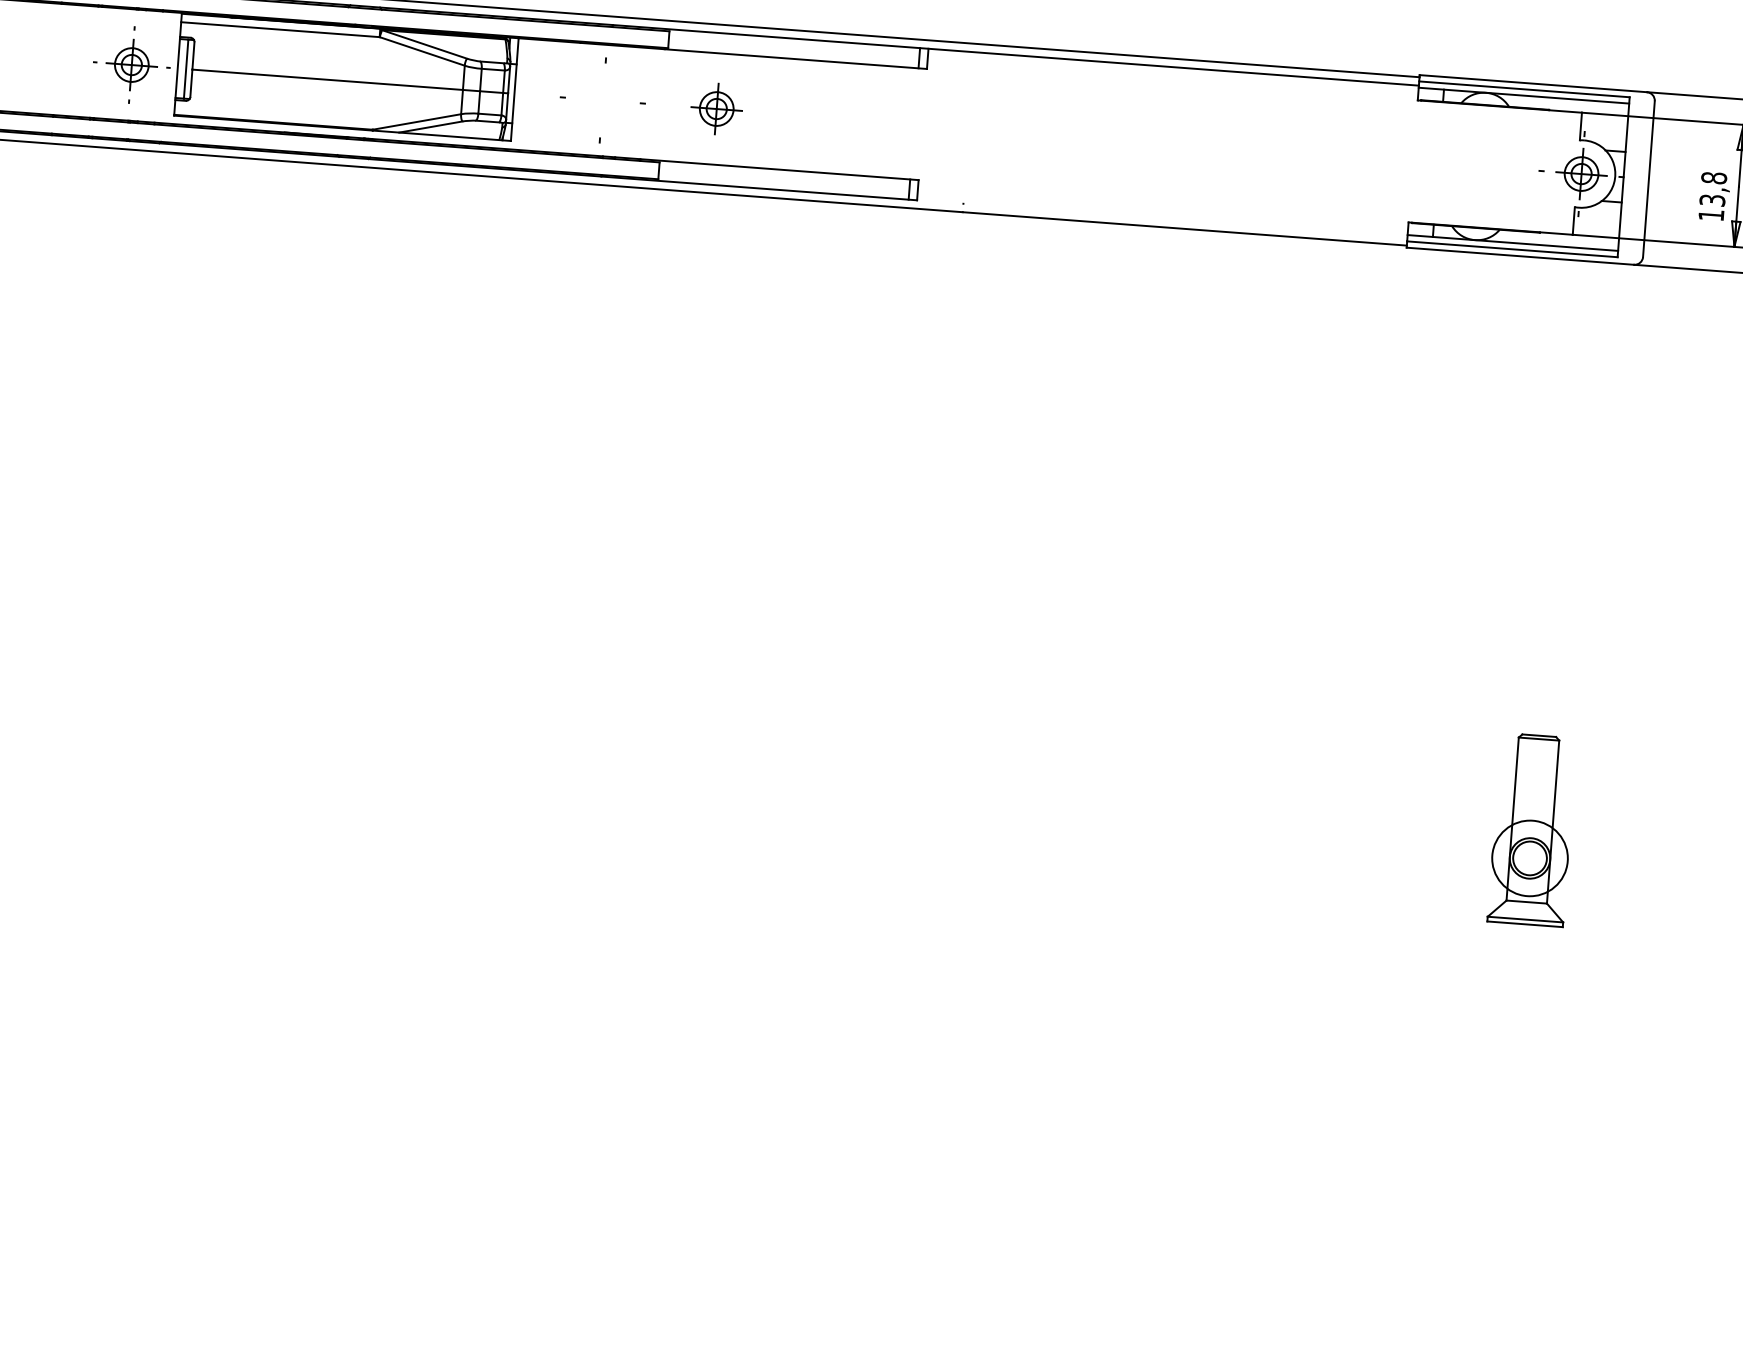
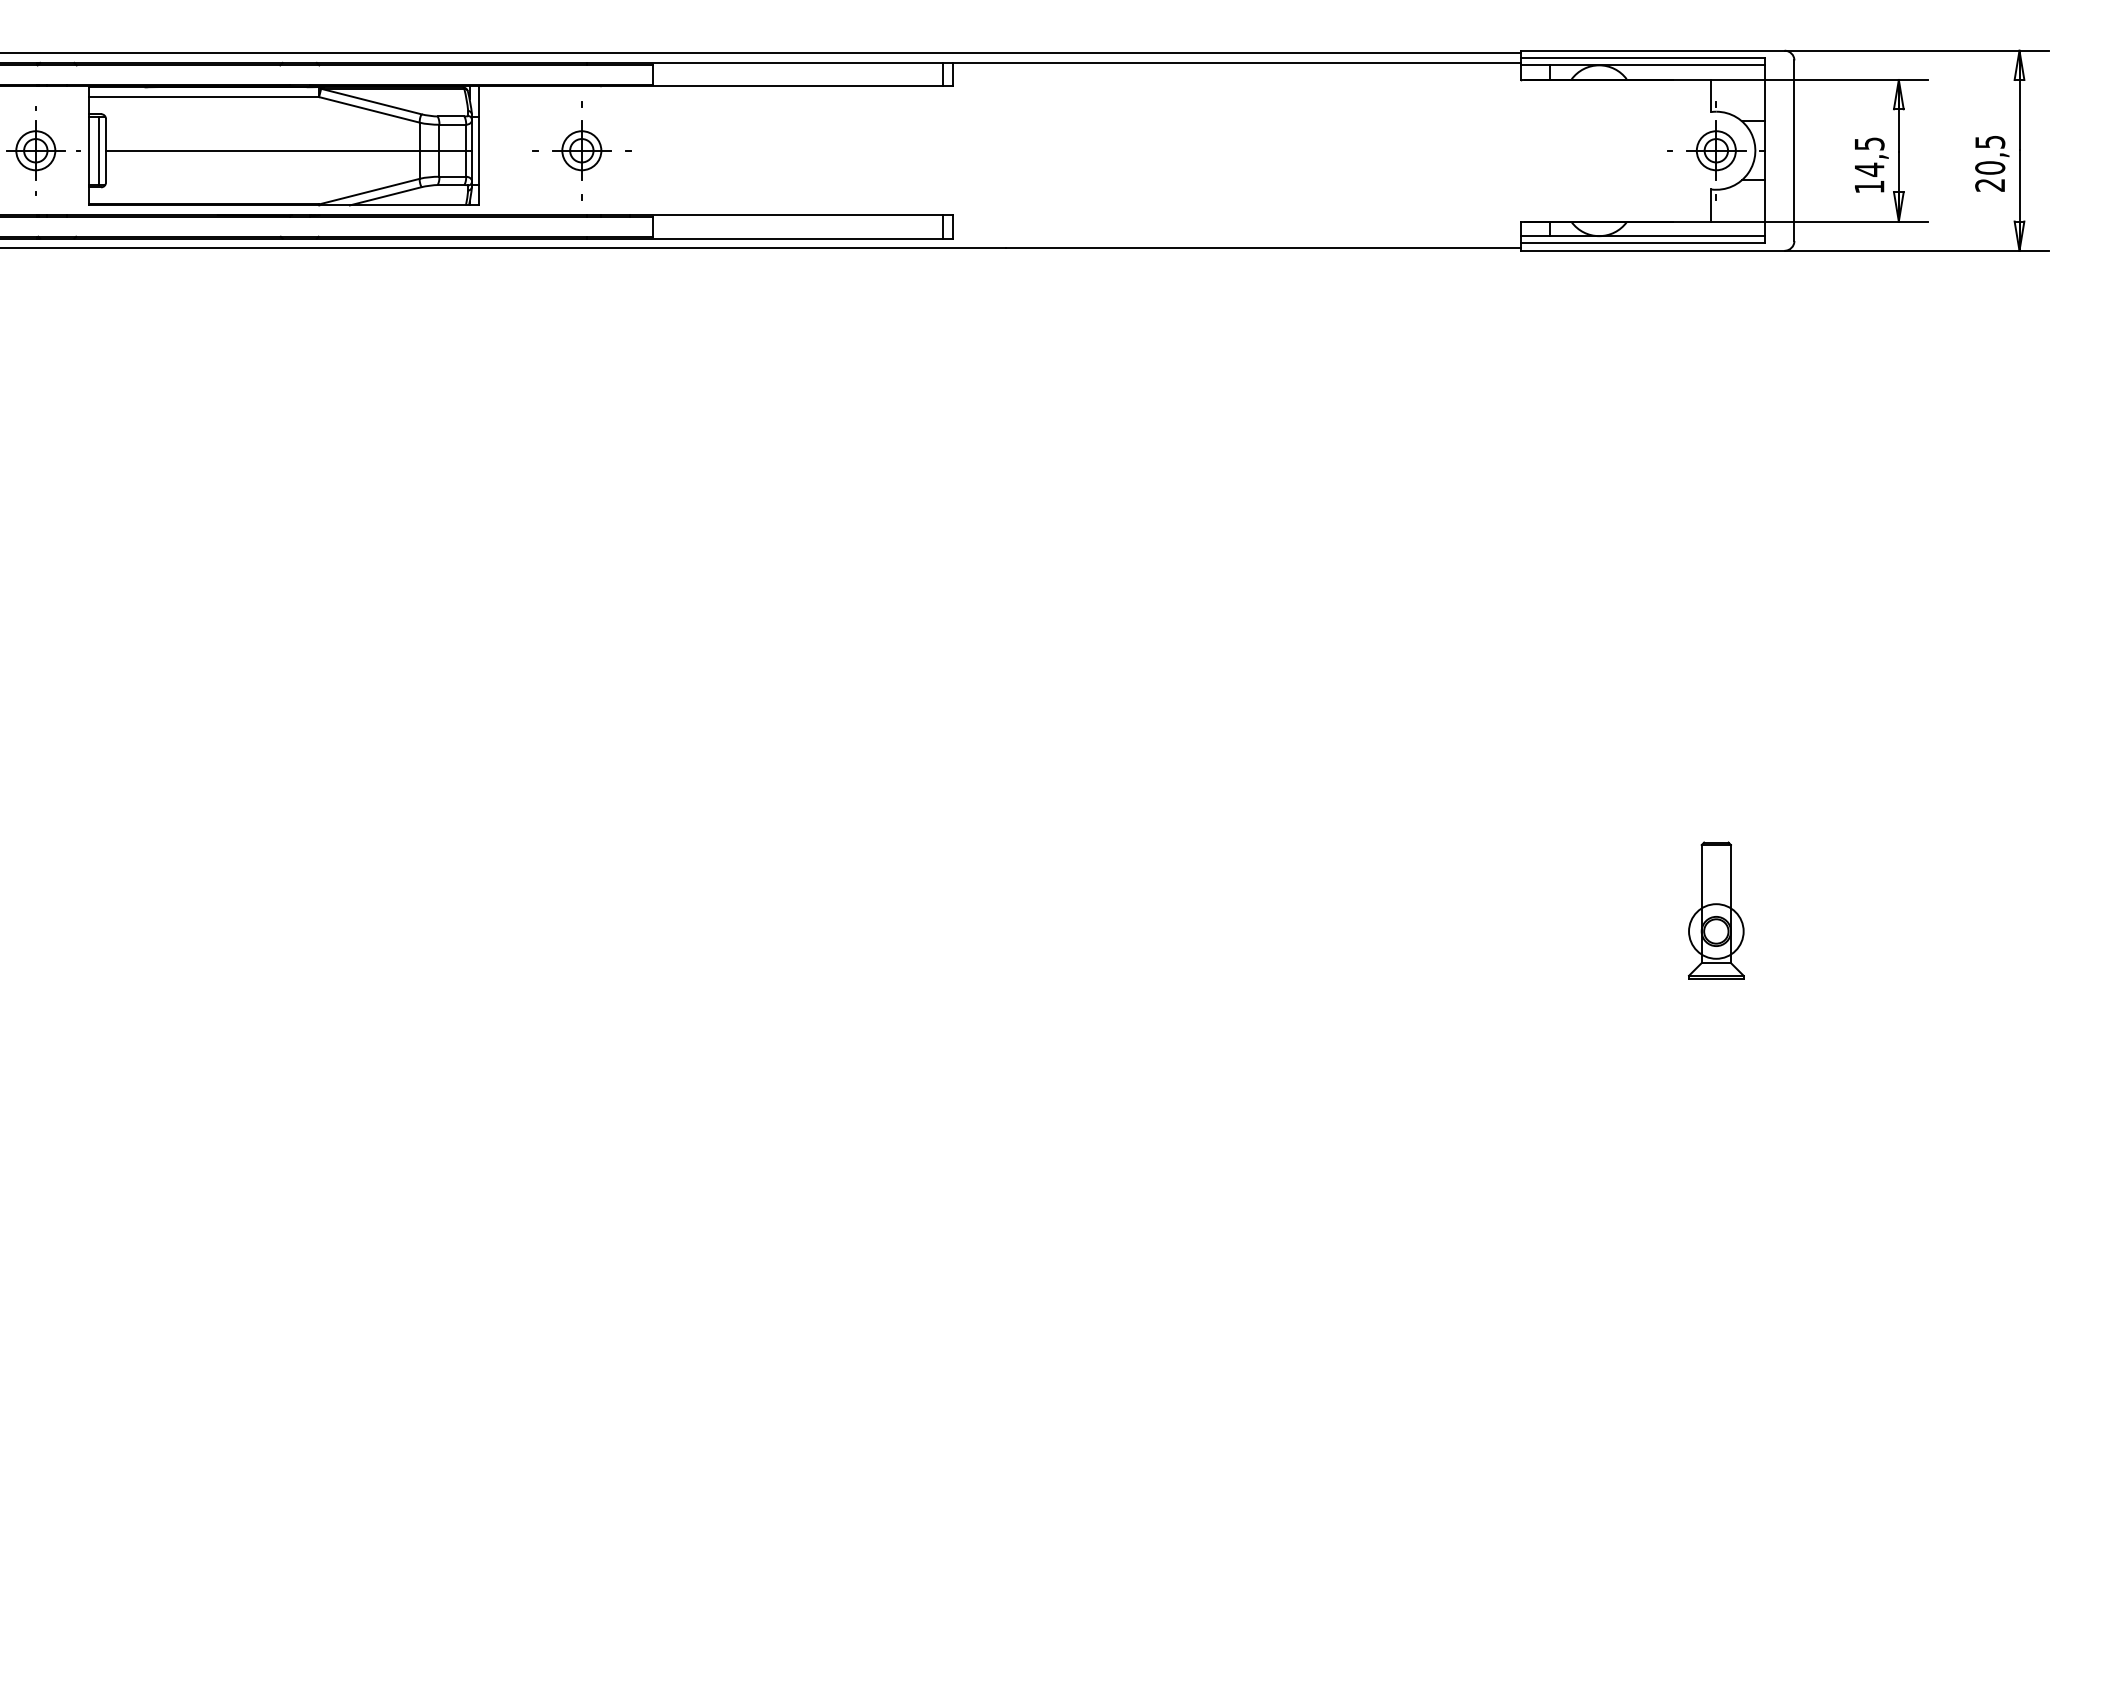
part: (716, 108) -> (581, 150), moved
text: (1713, 188) -> (1869, 156), 13,8 -> 14,5
part: (1532, 829) -> (1716, 910), size x0.62

